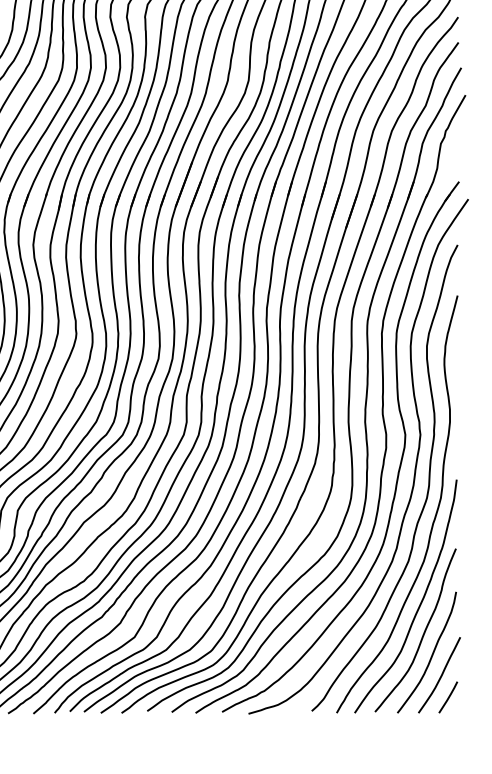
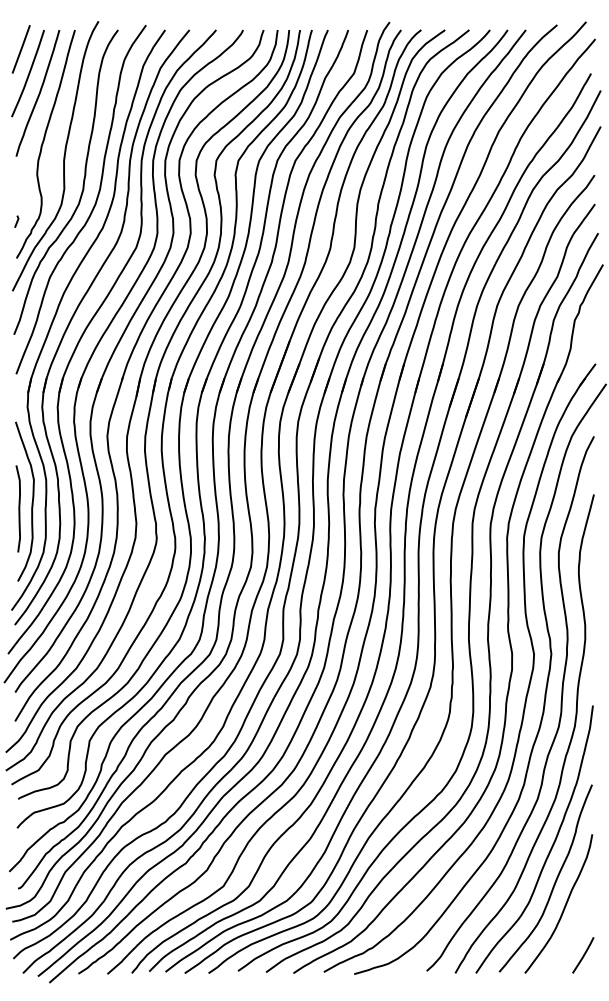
curve: (440, 675) -> (574, 930), removed

